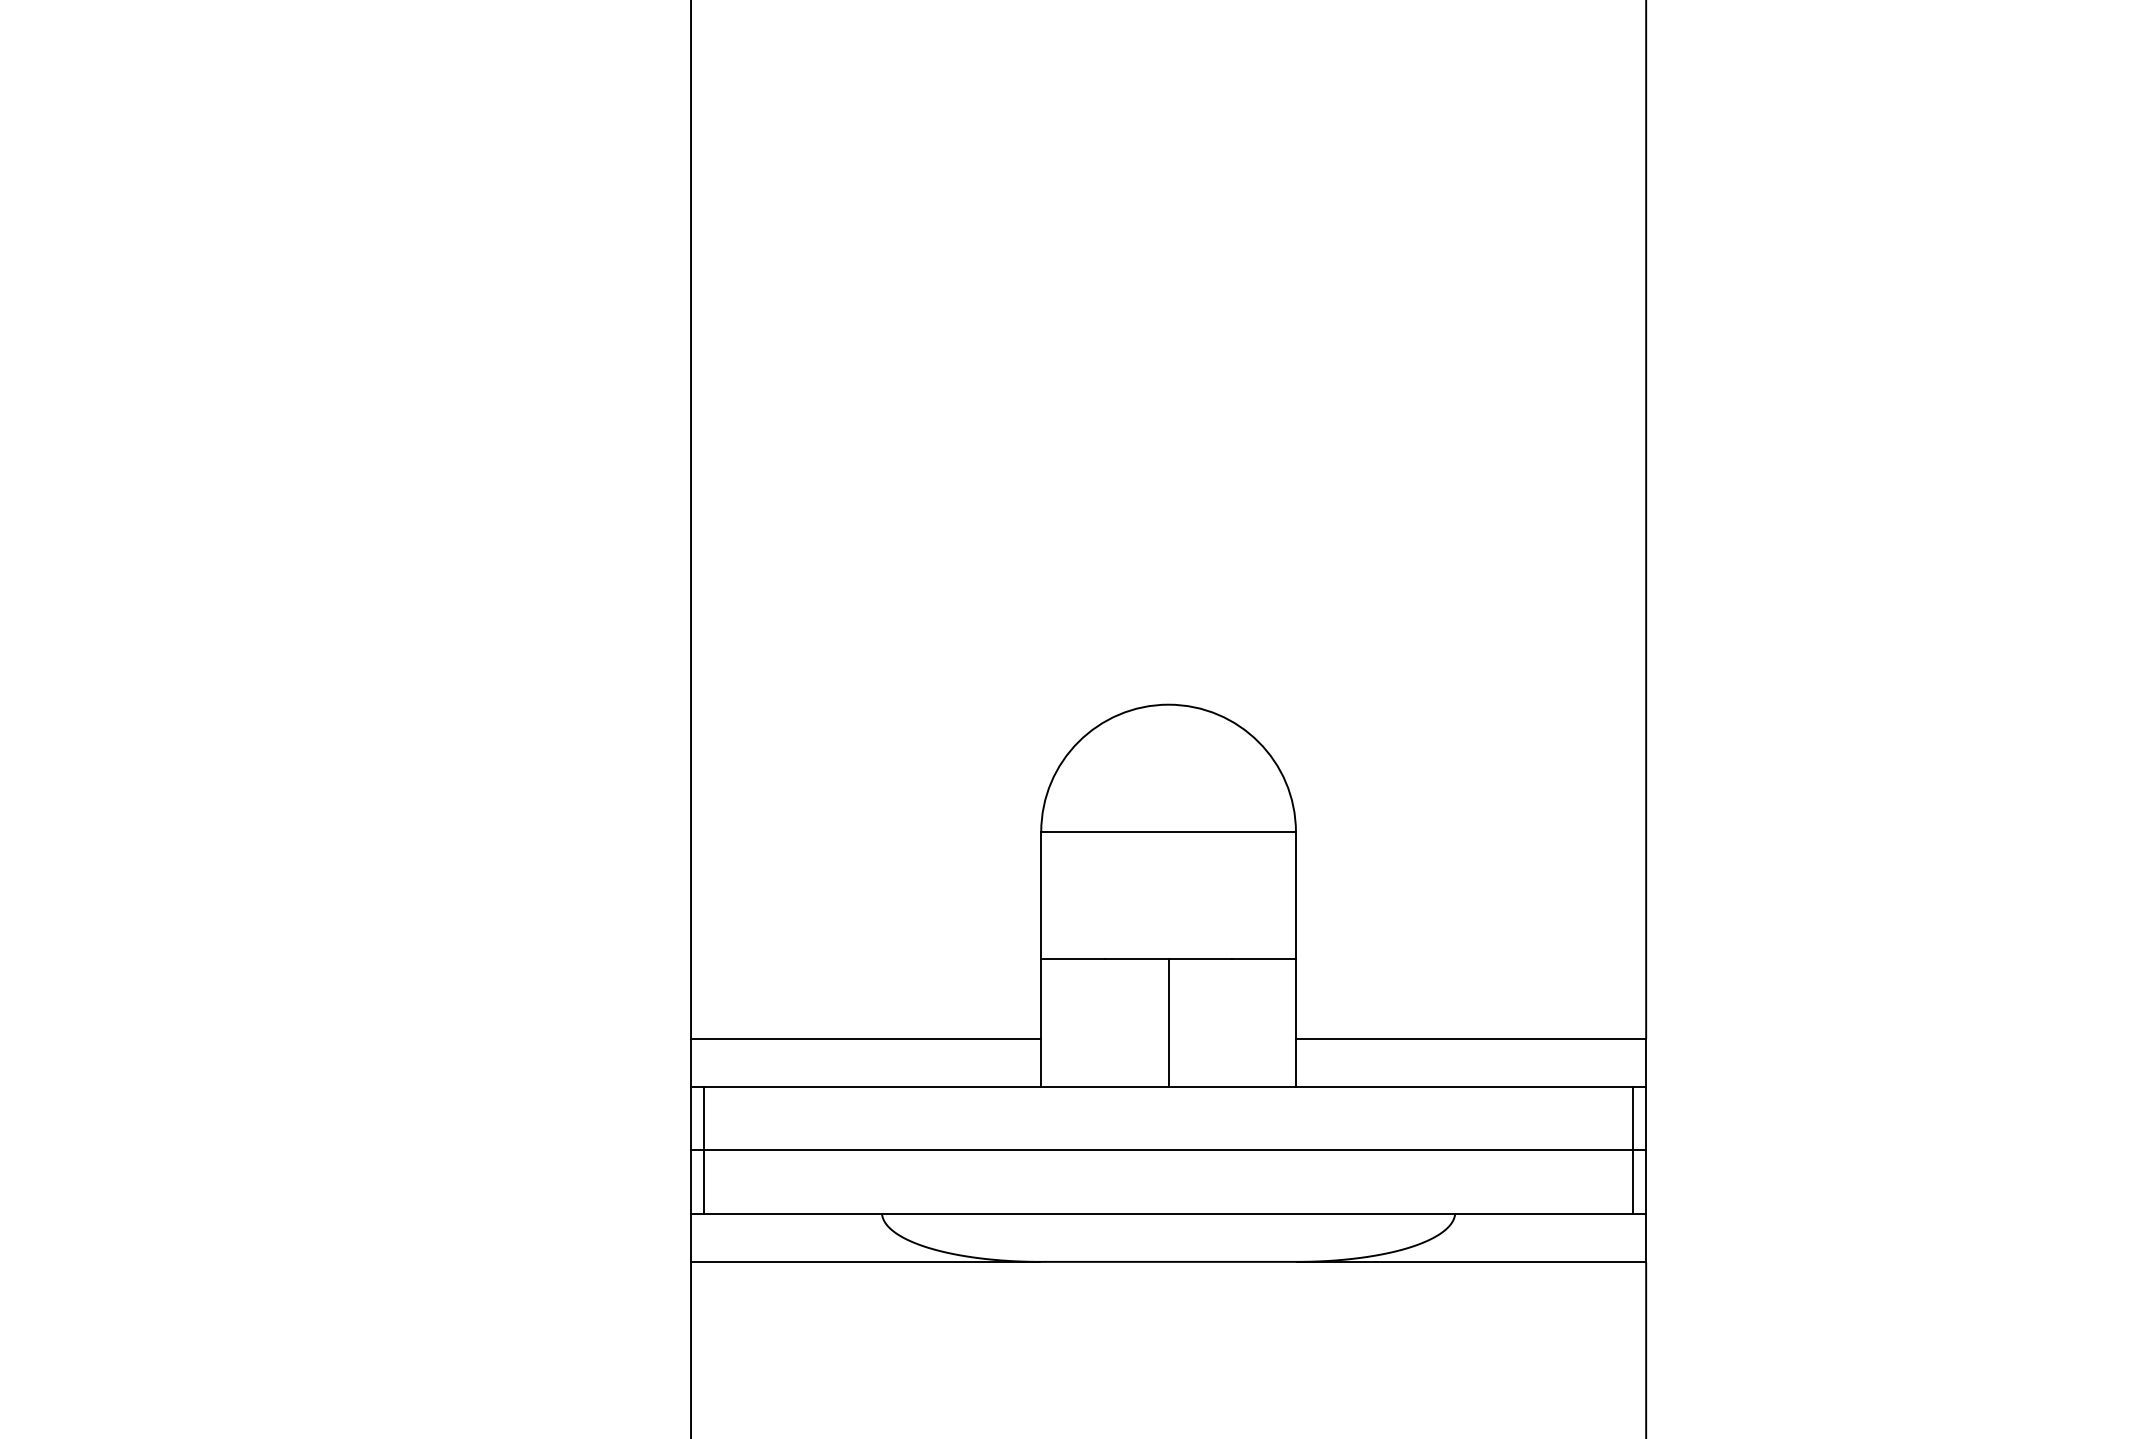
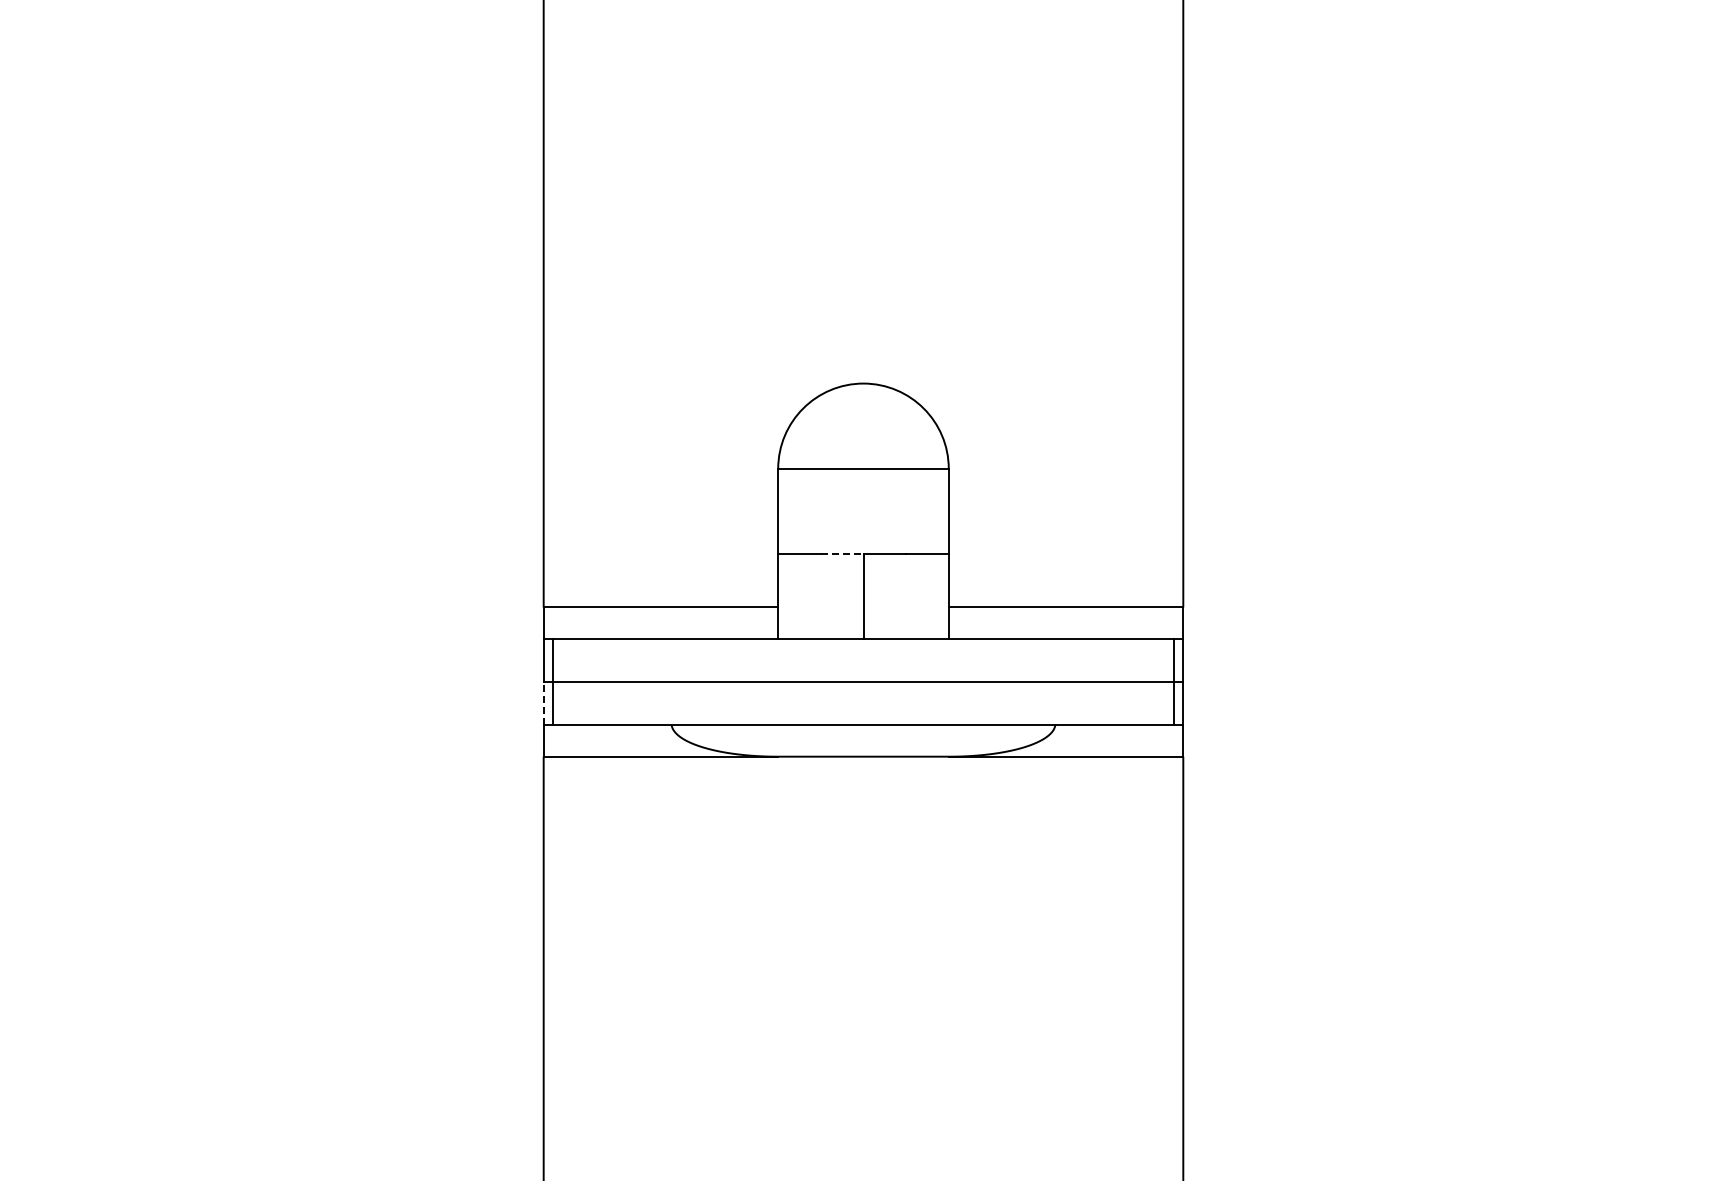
line: (1137, 959) -> (842, 554), solid -> dashed
line: (690, 1180) -> (543, 702), solid -> dashed

